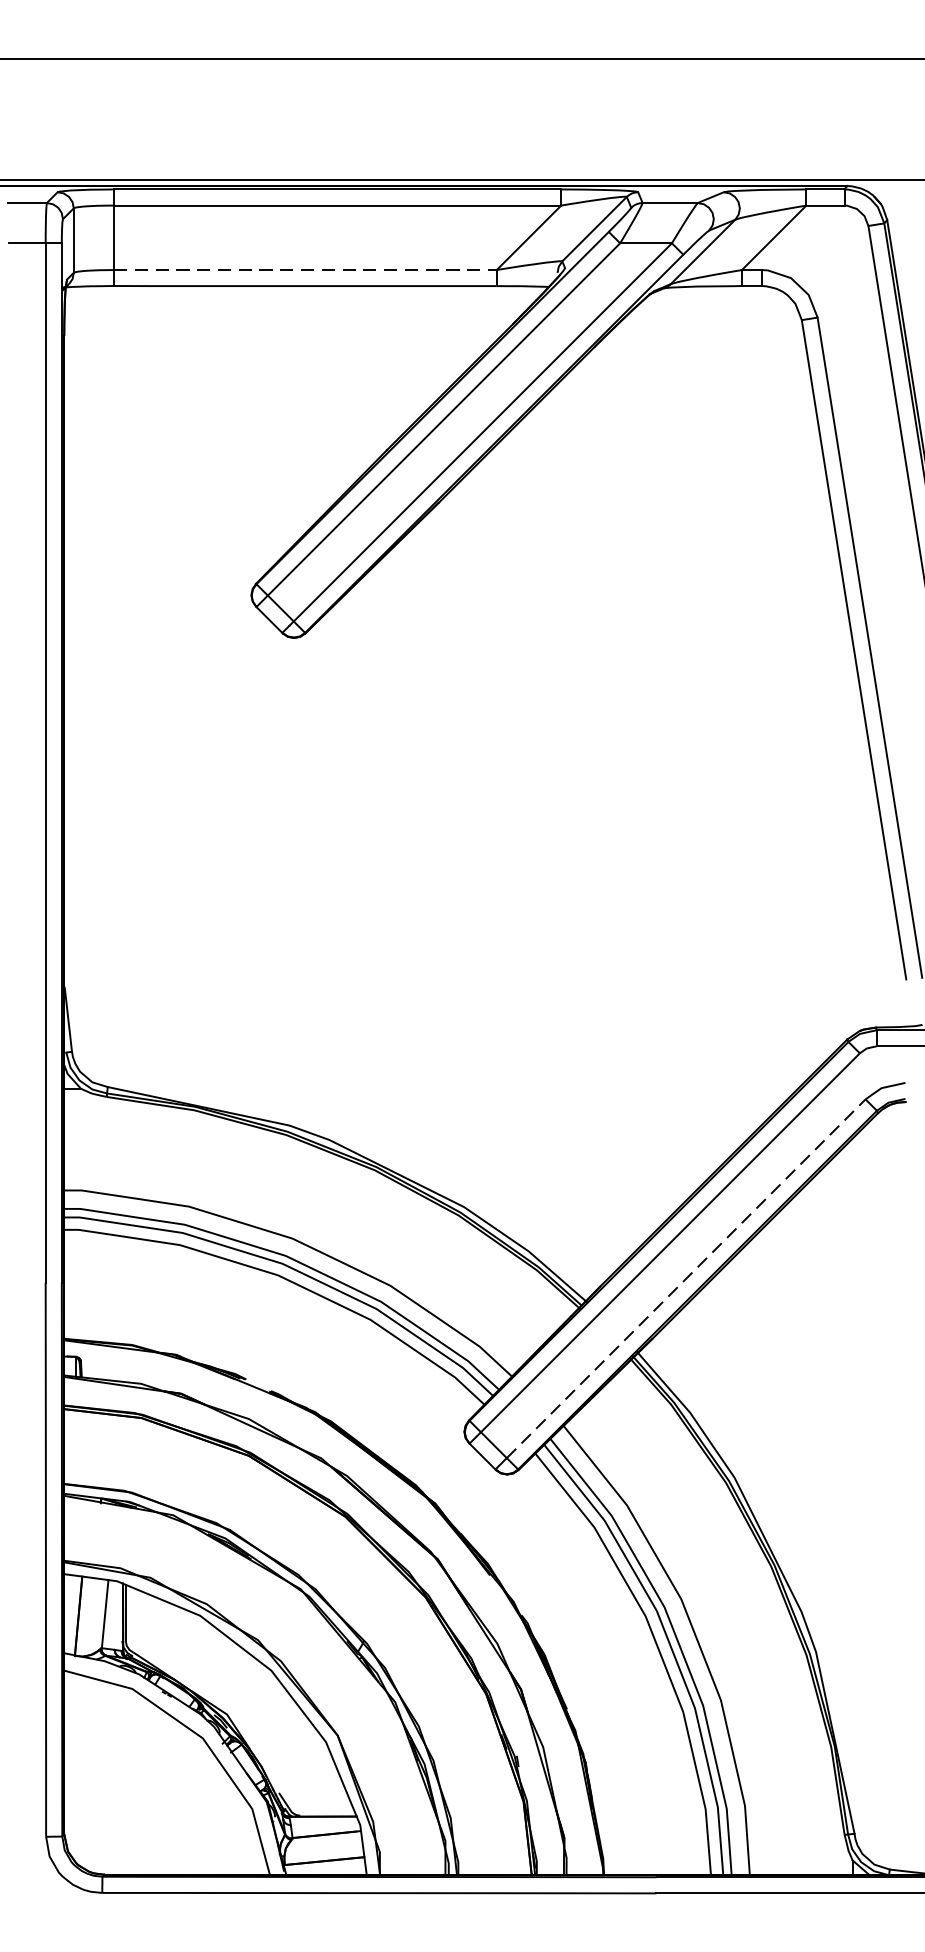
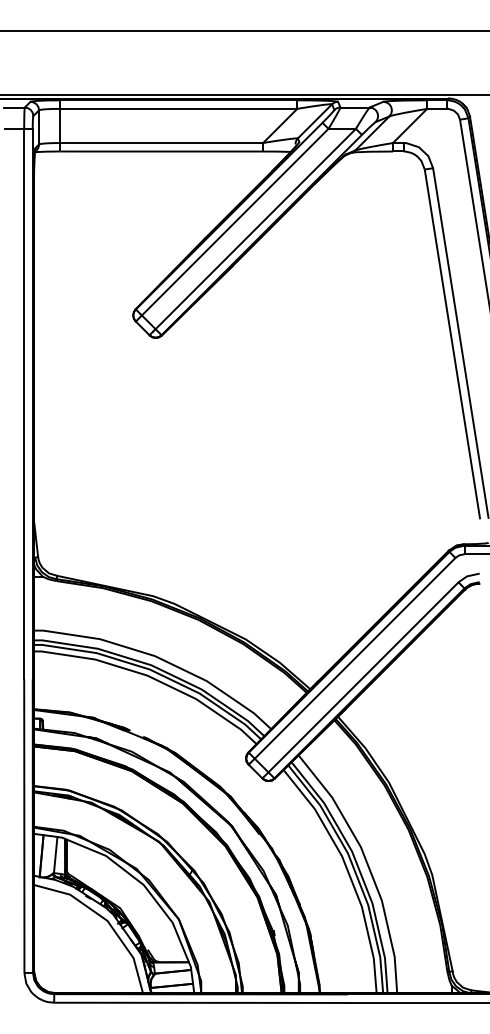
line: (306, 270) -> (162, 143), dashed -> solid
line: (686, 1278) -> (363, 677), dashed -> solid

